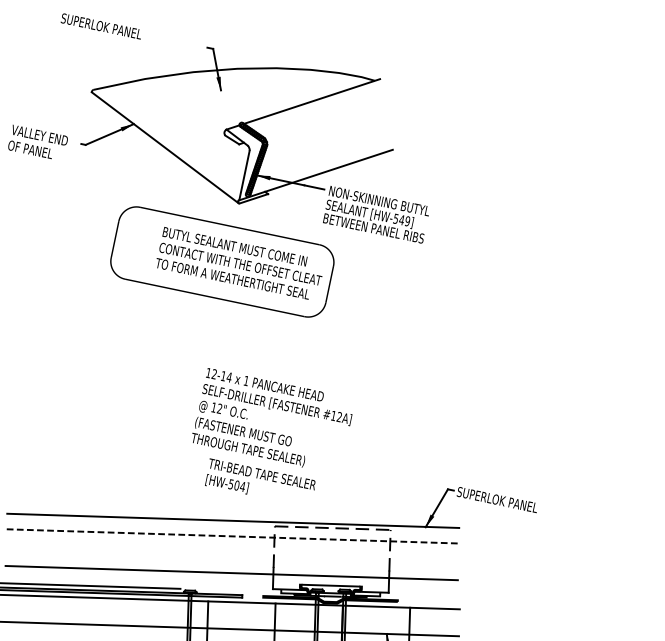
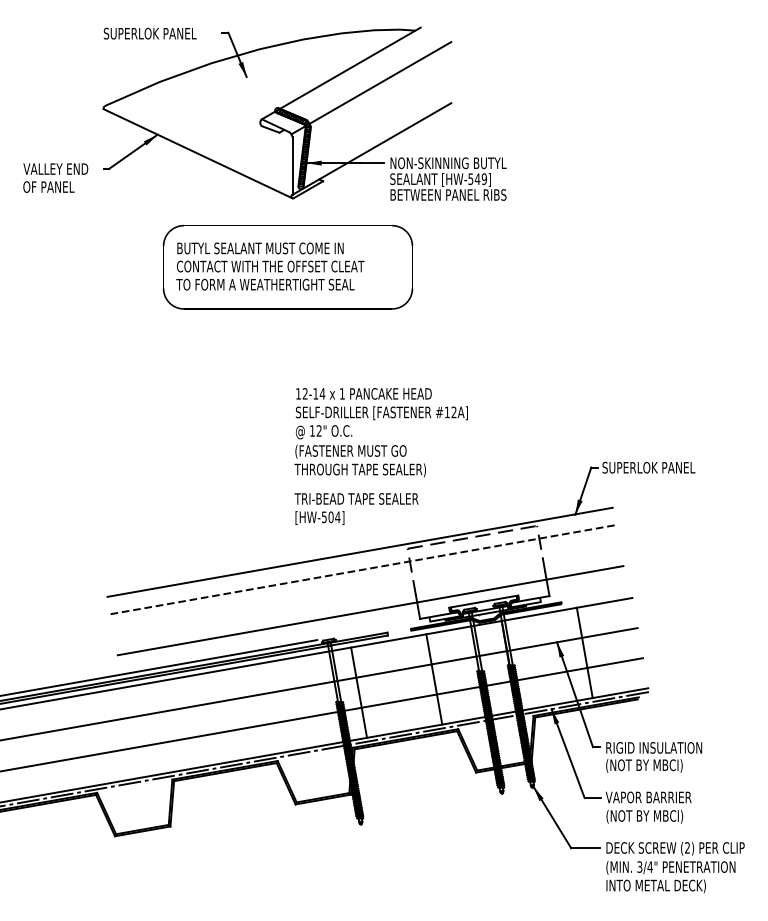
text: (101, 26) -> (149, 33), moved
line: (326, 122) -> (371, 88), added
text: (240, 264) -> (270, 266), moved
text: (260, 482) -> (356, 508), moved

